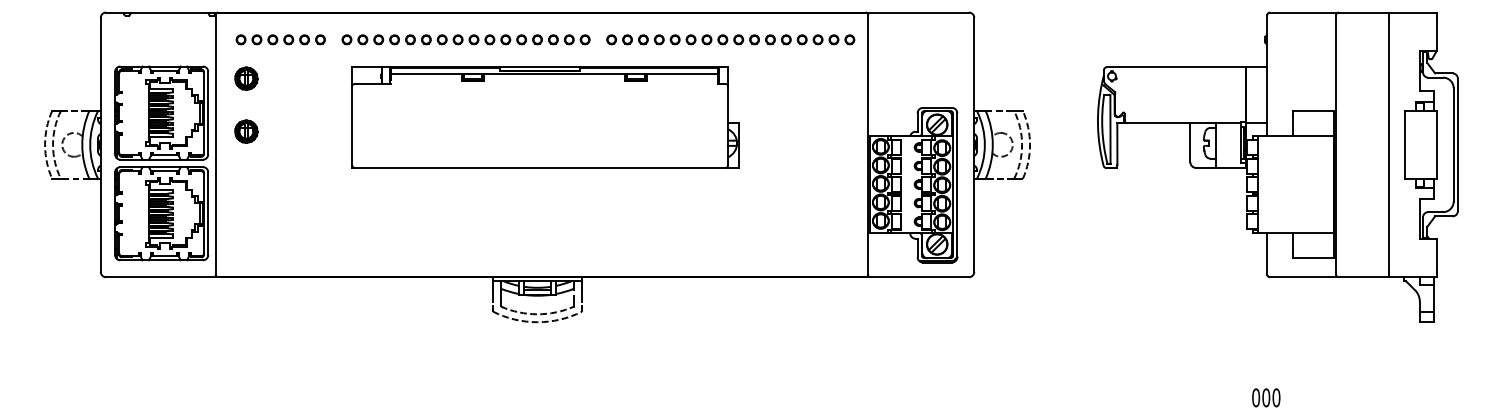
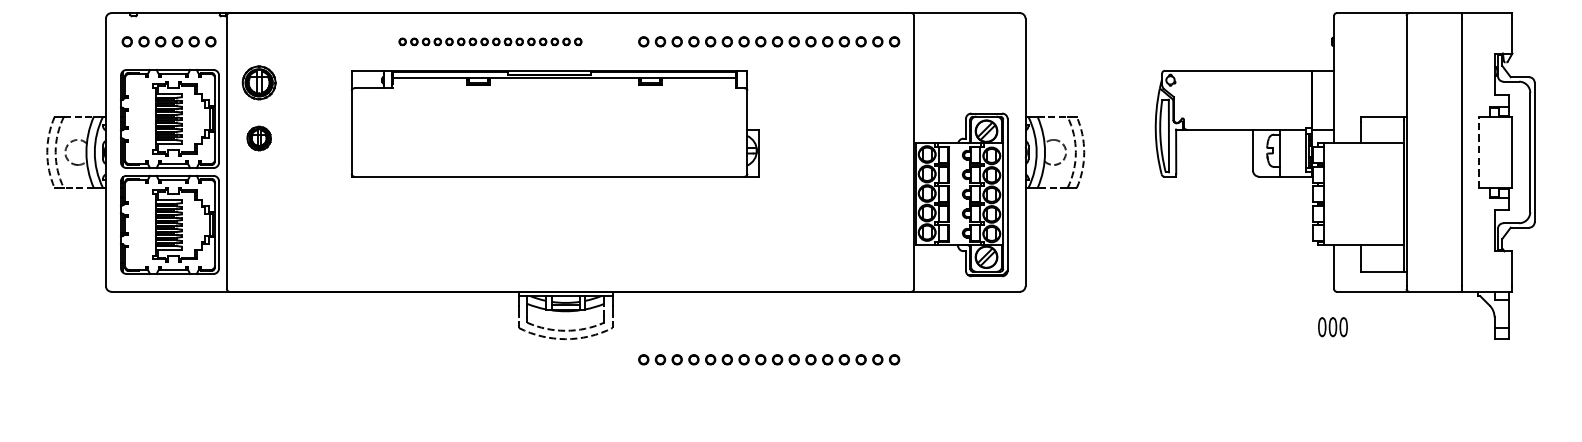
part: (280, 39) -> (168, 41), moved
part: (465, 39) -> (489, 41), size x0.7
part: (246, 78) -> (259, 82), size x1.4
part: (545, 117) -> (555, 123), moved
line: (1404, 144) -> (1478, 152), solid -> dashed
part: (730, 341) -> (768, 359), added
text: (1266, 397) -> (1333, 326), moved

